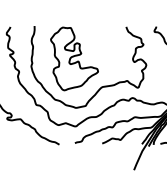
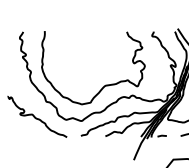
part: (74, 58) -> (80, 60), removed

